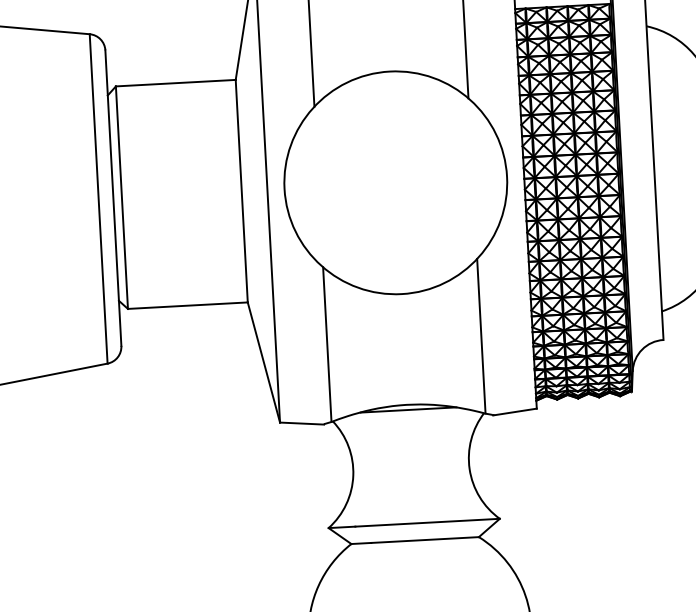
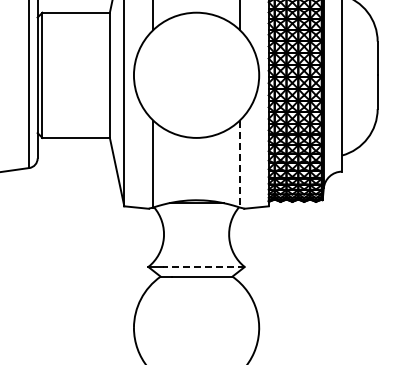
line: (480, 337) -> (239, 164), solid -> dashed
line: (428, 523) -> (204, 267), solid -> dashed

